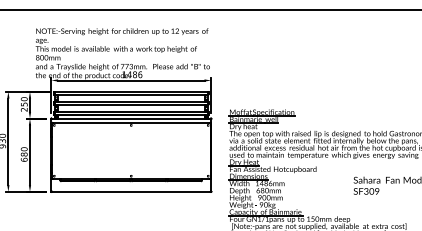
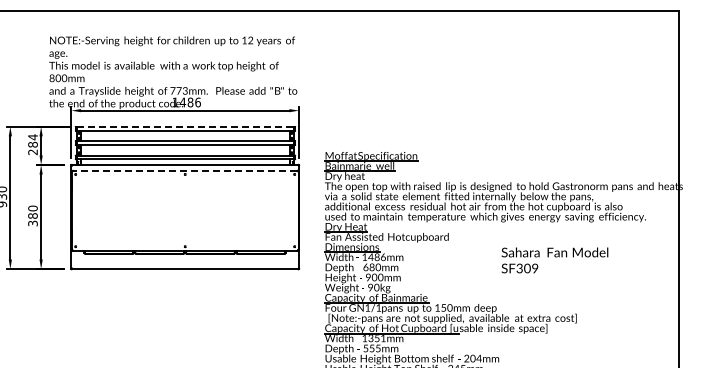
line: (131, 91) -> (185, 126), solid -> dashed
text: (23, 101) -> (32, 140), 250 -> 284
line: (131, 122) -> (185, 170), solid -> dashed
text: (23, 159) -> (32, 223), 680 -> 380

